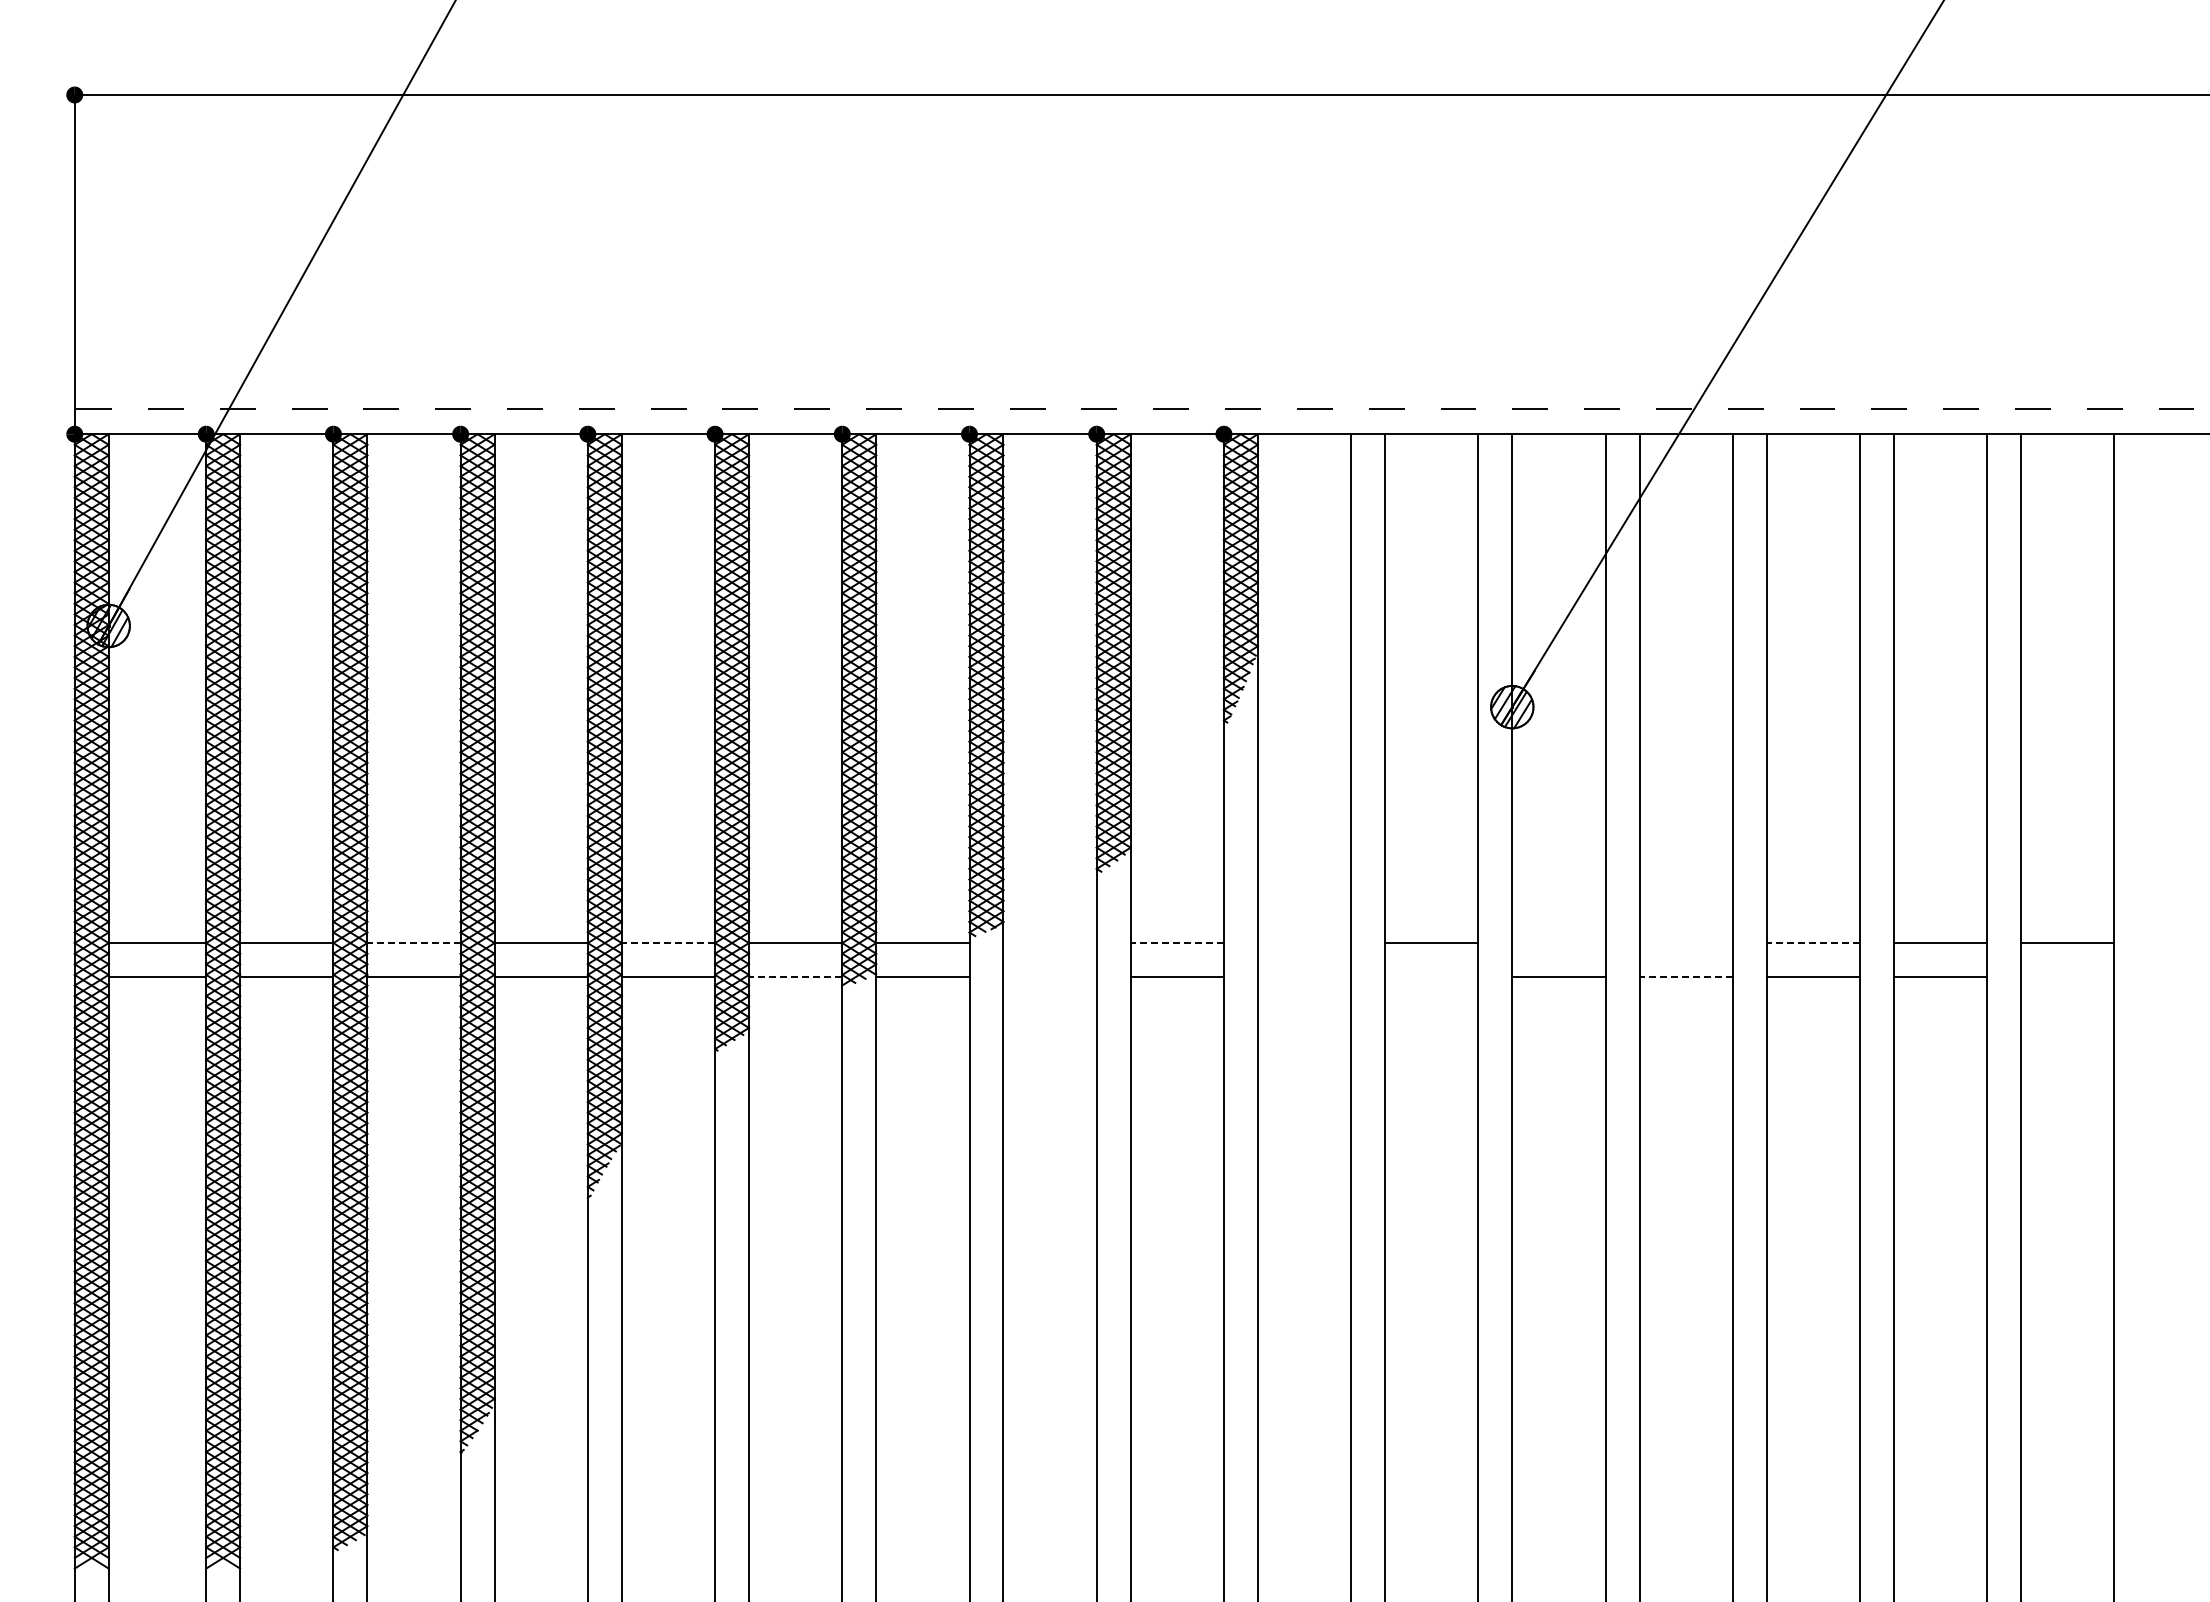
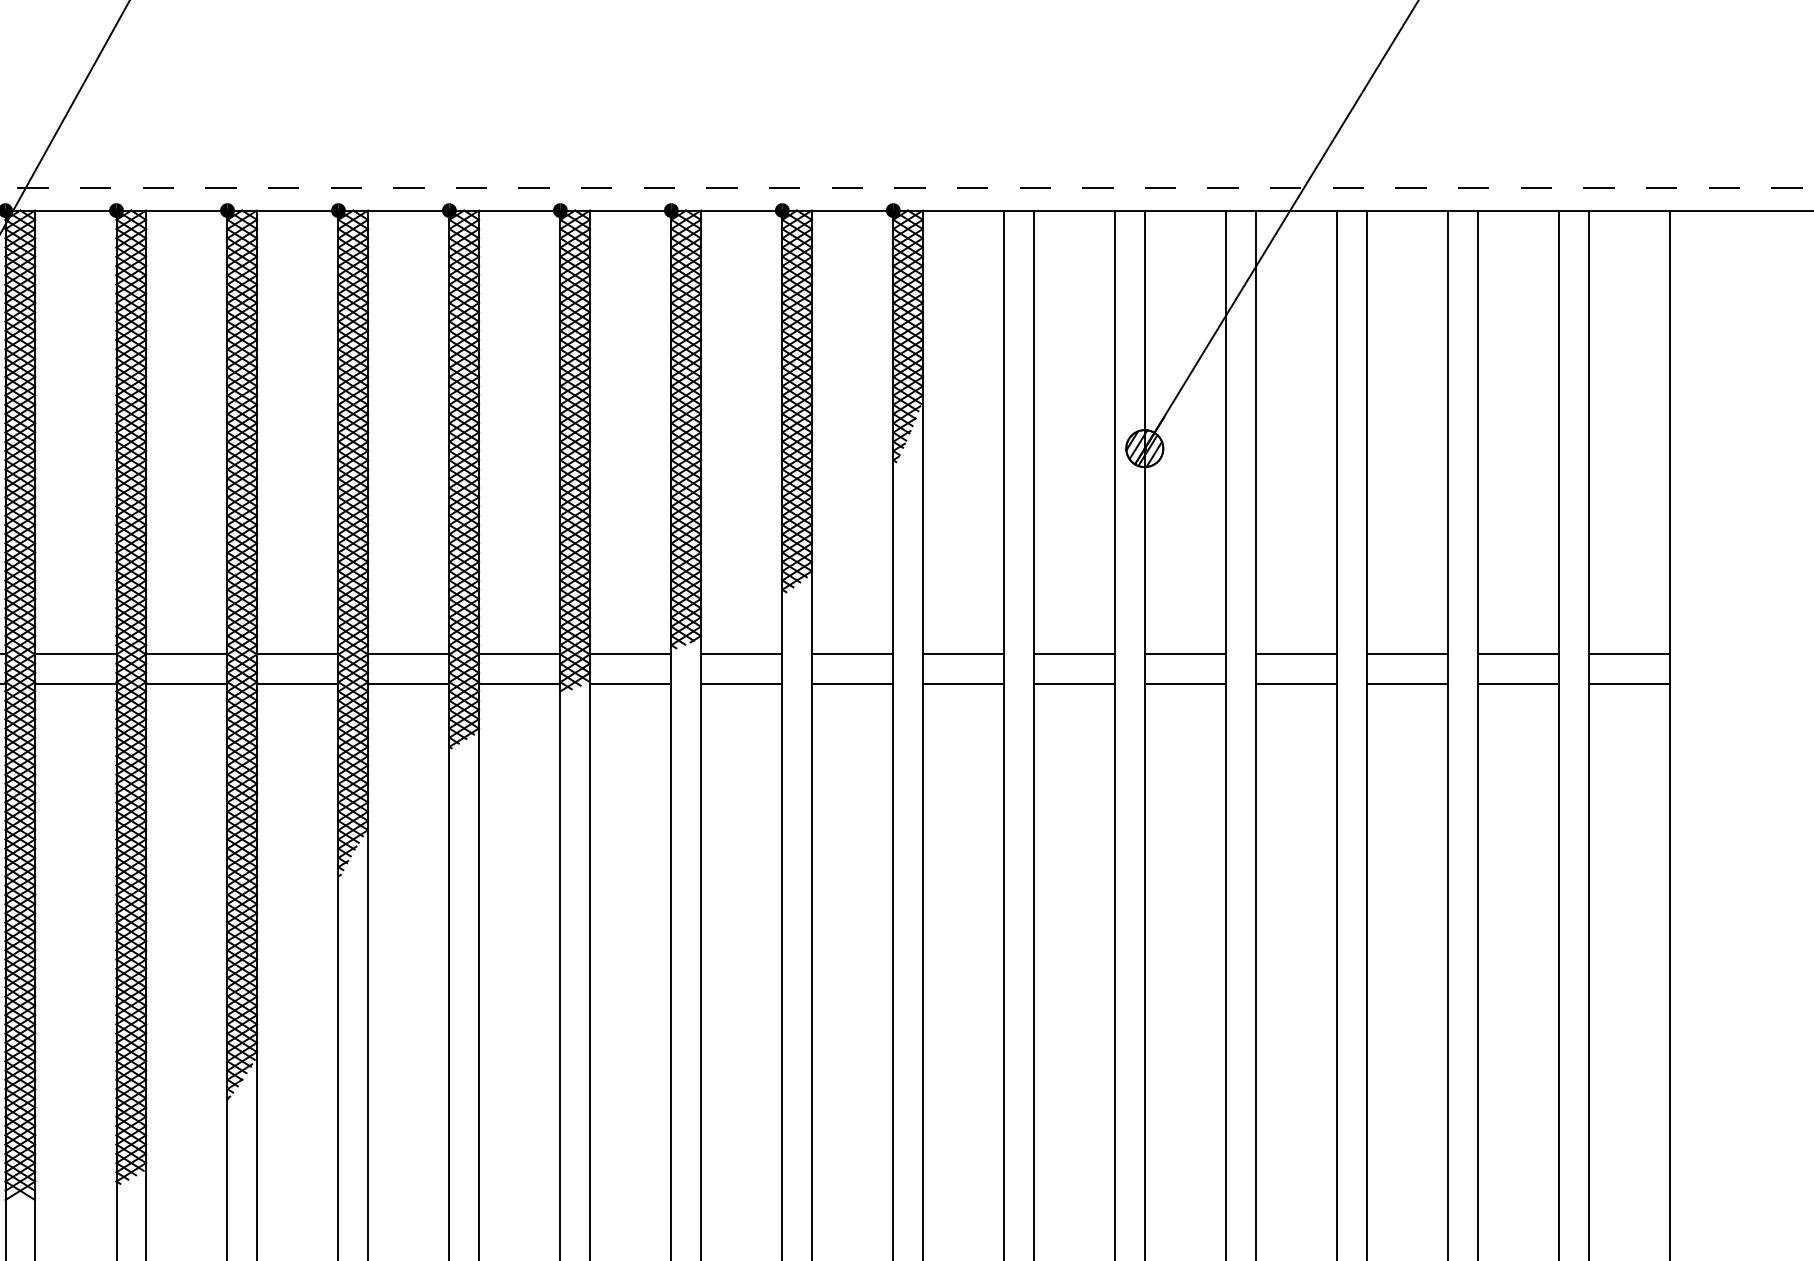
line: (414, 943) -> (187, 654), dashed -> solid
line: (668, 943) -> (408, 654), dashed -> solid
line: (1049, 943) -> (741, 654), added
line: (1177, 943) -> (852, 654), dashed -> solid
line: (1304, 943) -> (963, 654), added
line: (1558, 943) -> (1185, 654), added
line: (1685, 943) -> (1295, 654), added
line: (1813, 943) -> (1407, 654), dashed -> solid
line: (795, 977) -> (519, 684), dashed -> solid
line: (1049, 977) -> (741, 684), added
line: (1304, 977) -> (963, 684), added
line: (1431, 977) -> (1074, 684), added
line: (1686, 977) -> (1296, 684), dashed -> solid
line: (2067, 977) -> (1629, 684), added

